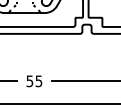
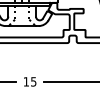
text: (28, 80) -> (25, 81), 55 -> 15

